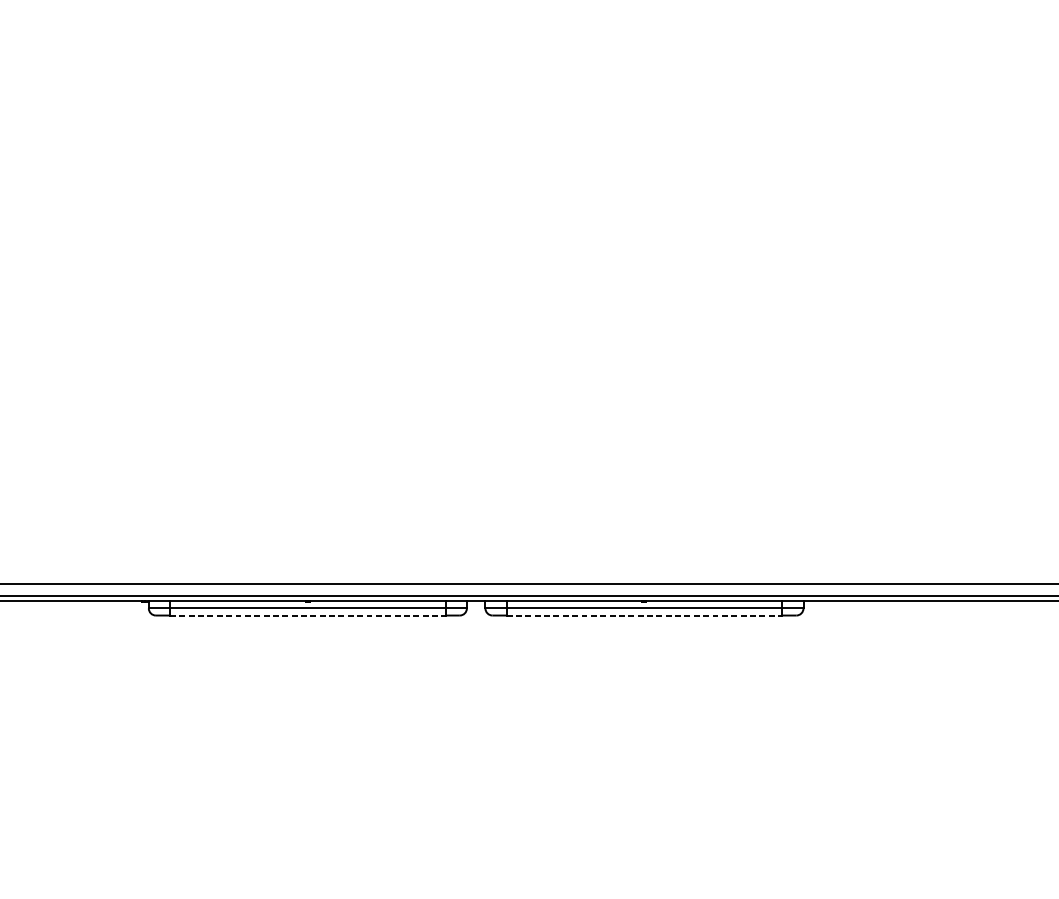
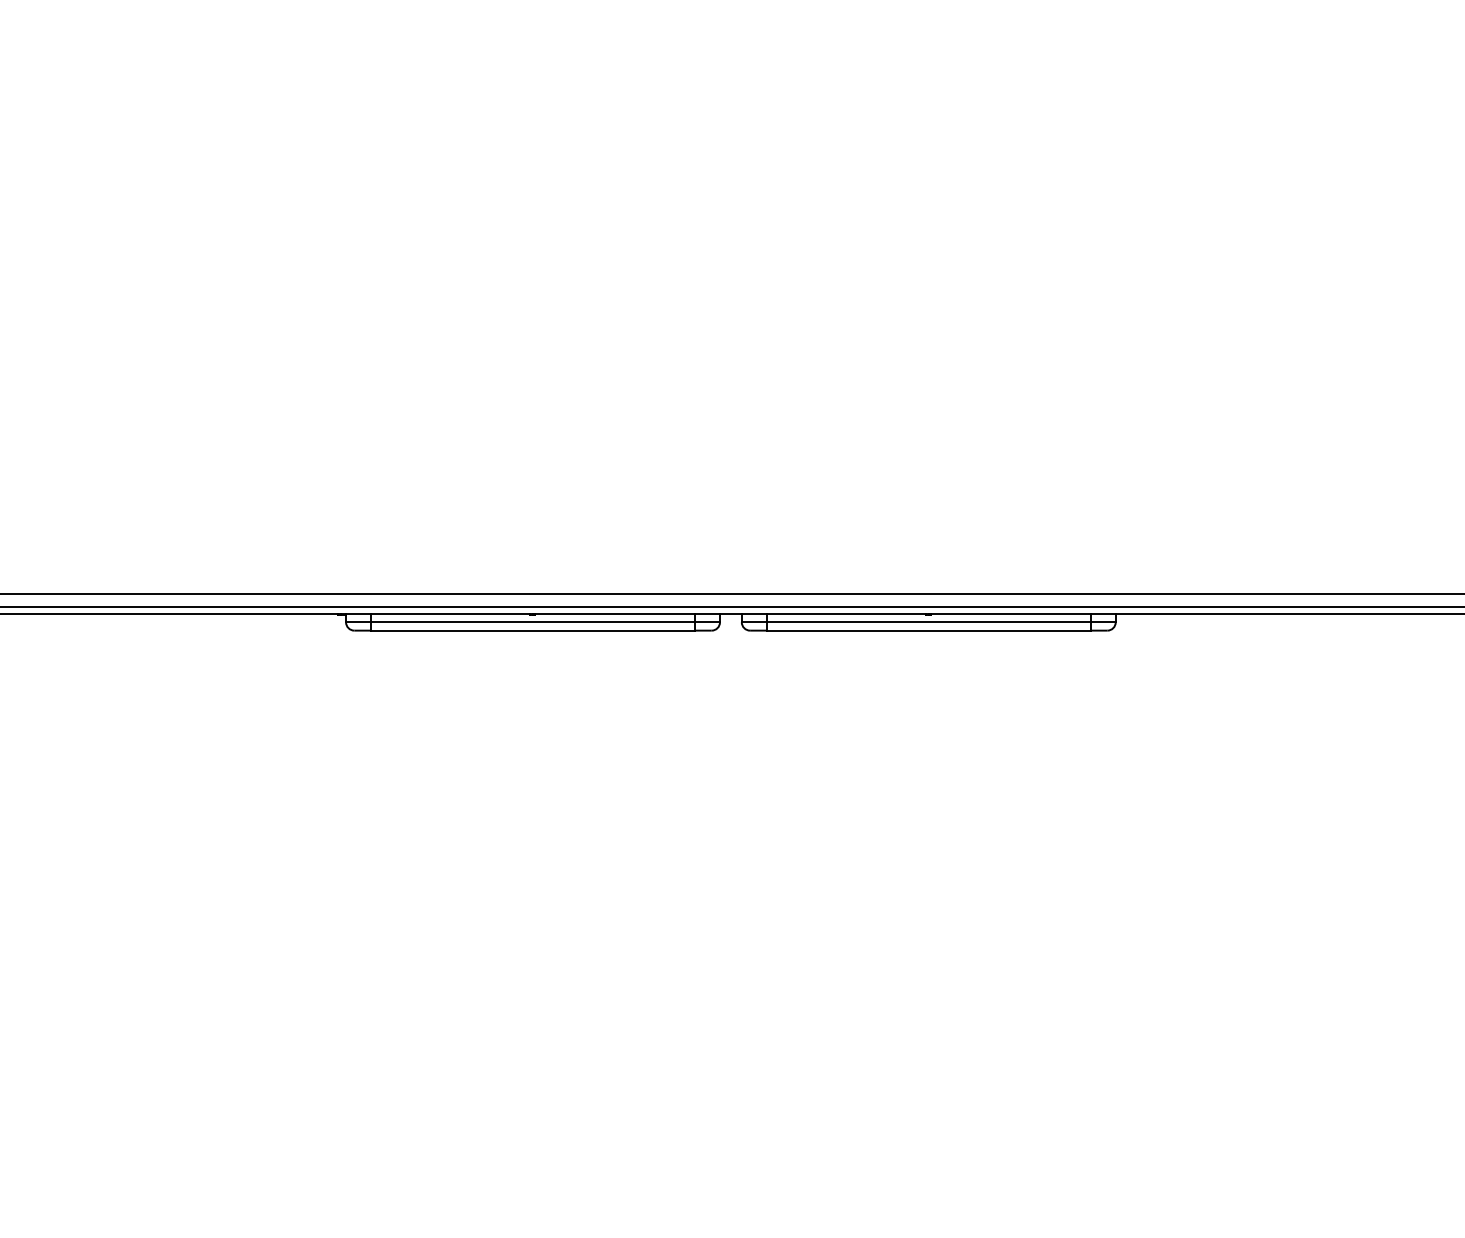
line: (308, 615) -> (533, 630), dashed -> solid
line: (645, 615) -> (929, 630), dashed -> solid

